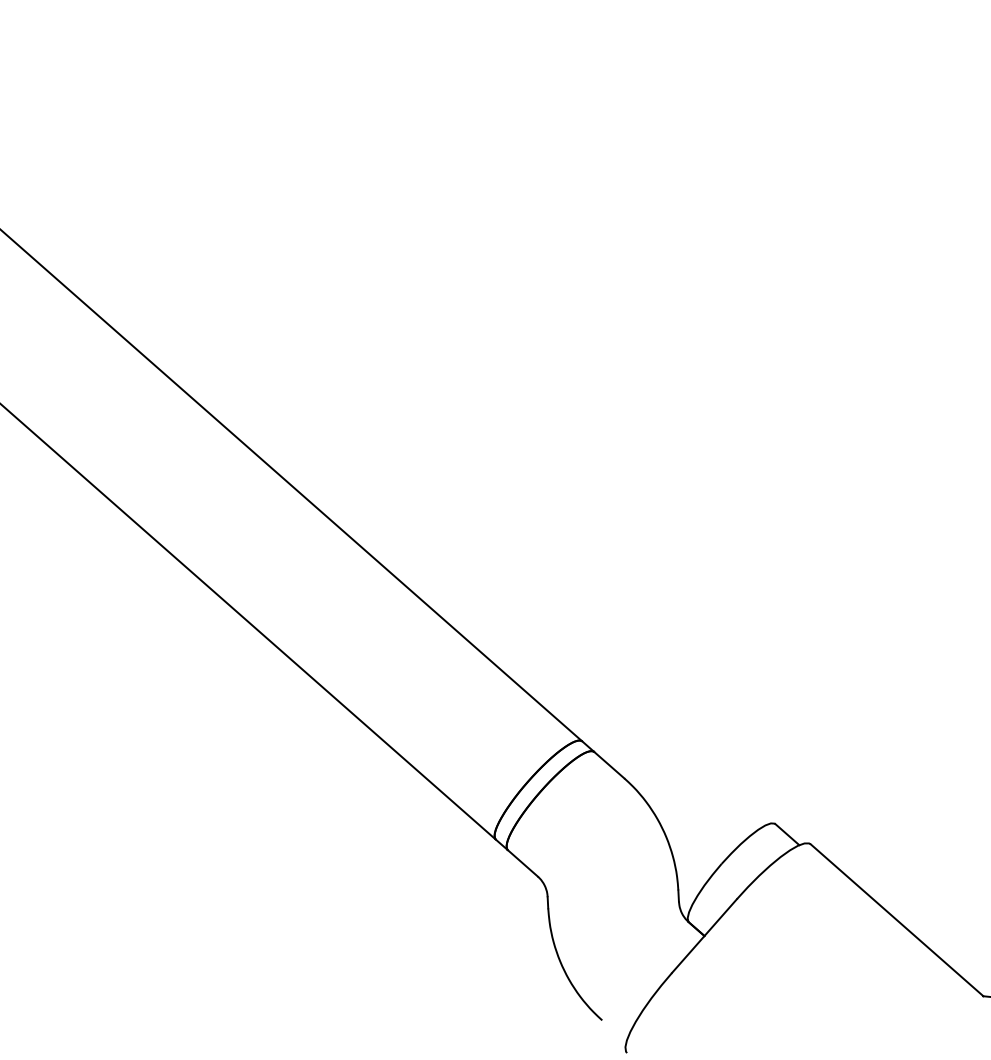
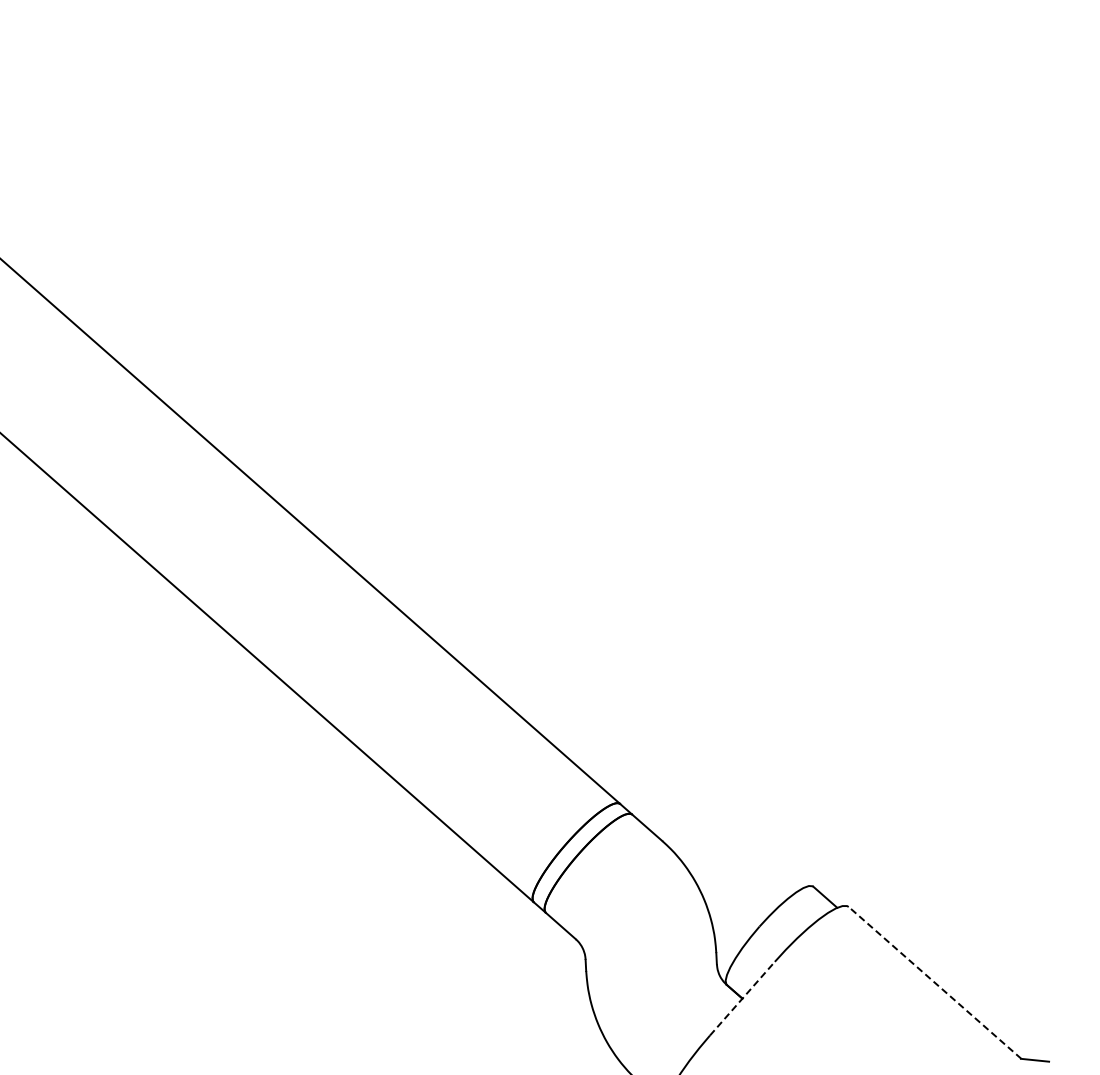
line: (896, 919) -> (934, 982), solid -> dashed
line: (704, 935) -> (742, 998), solid -> dashed

